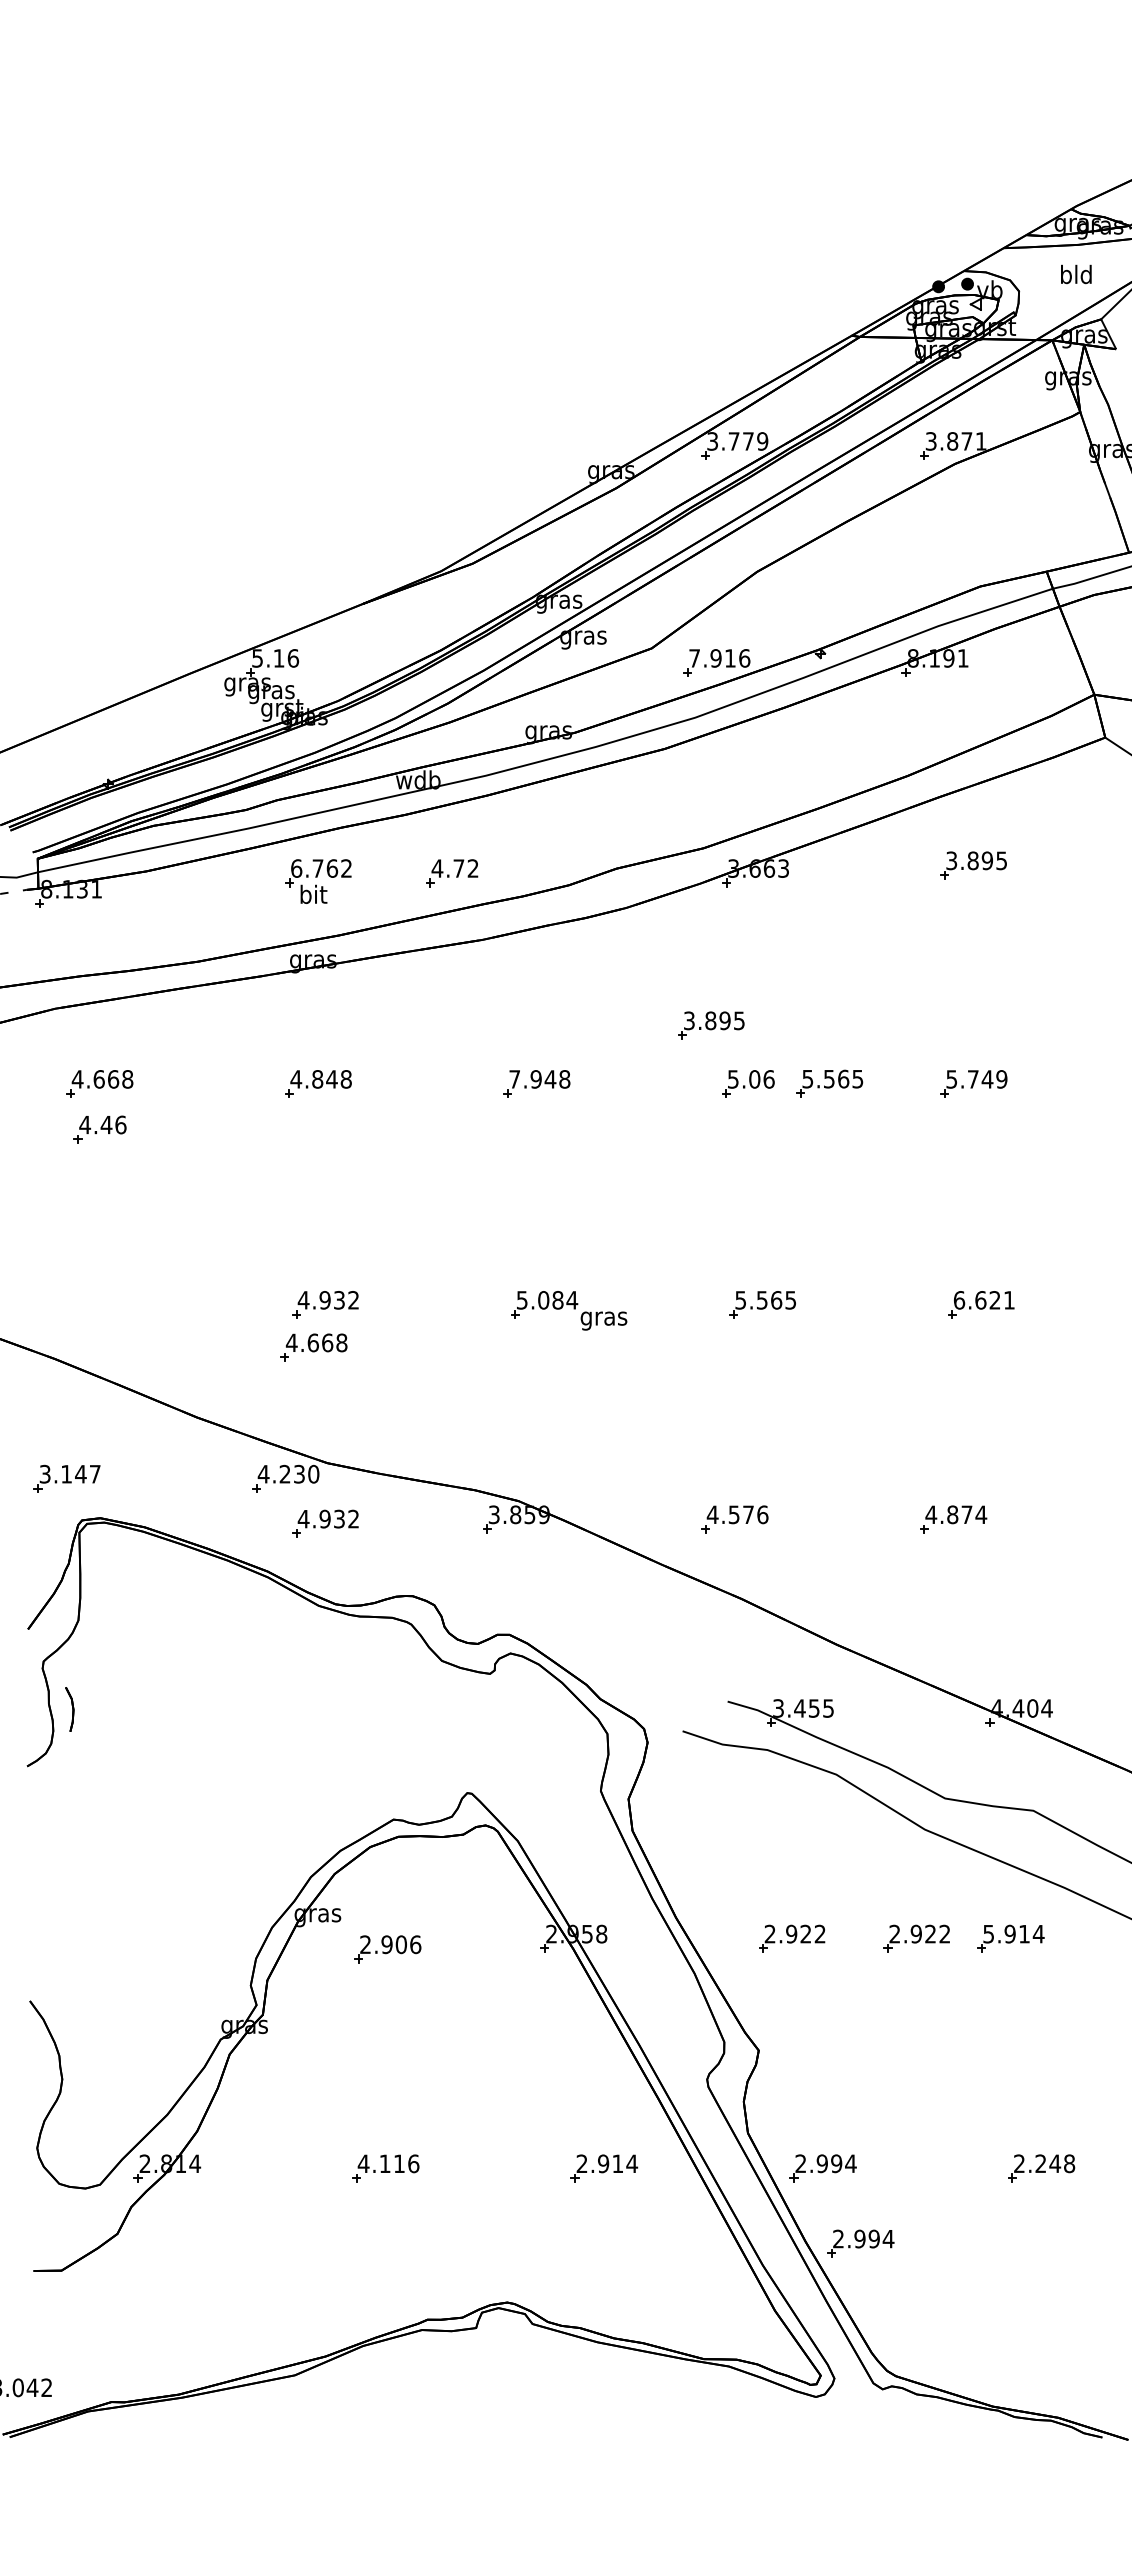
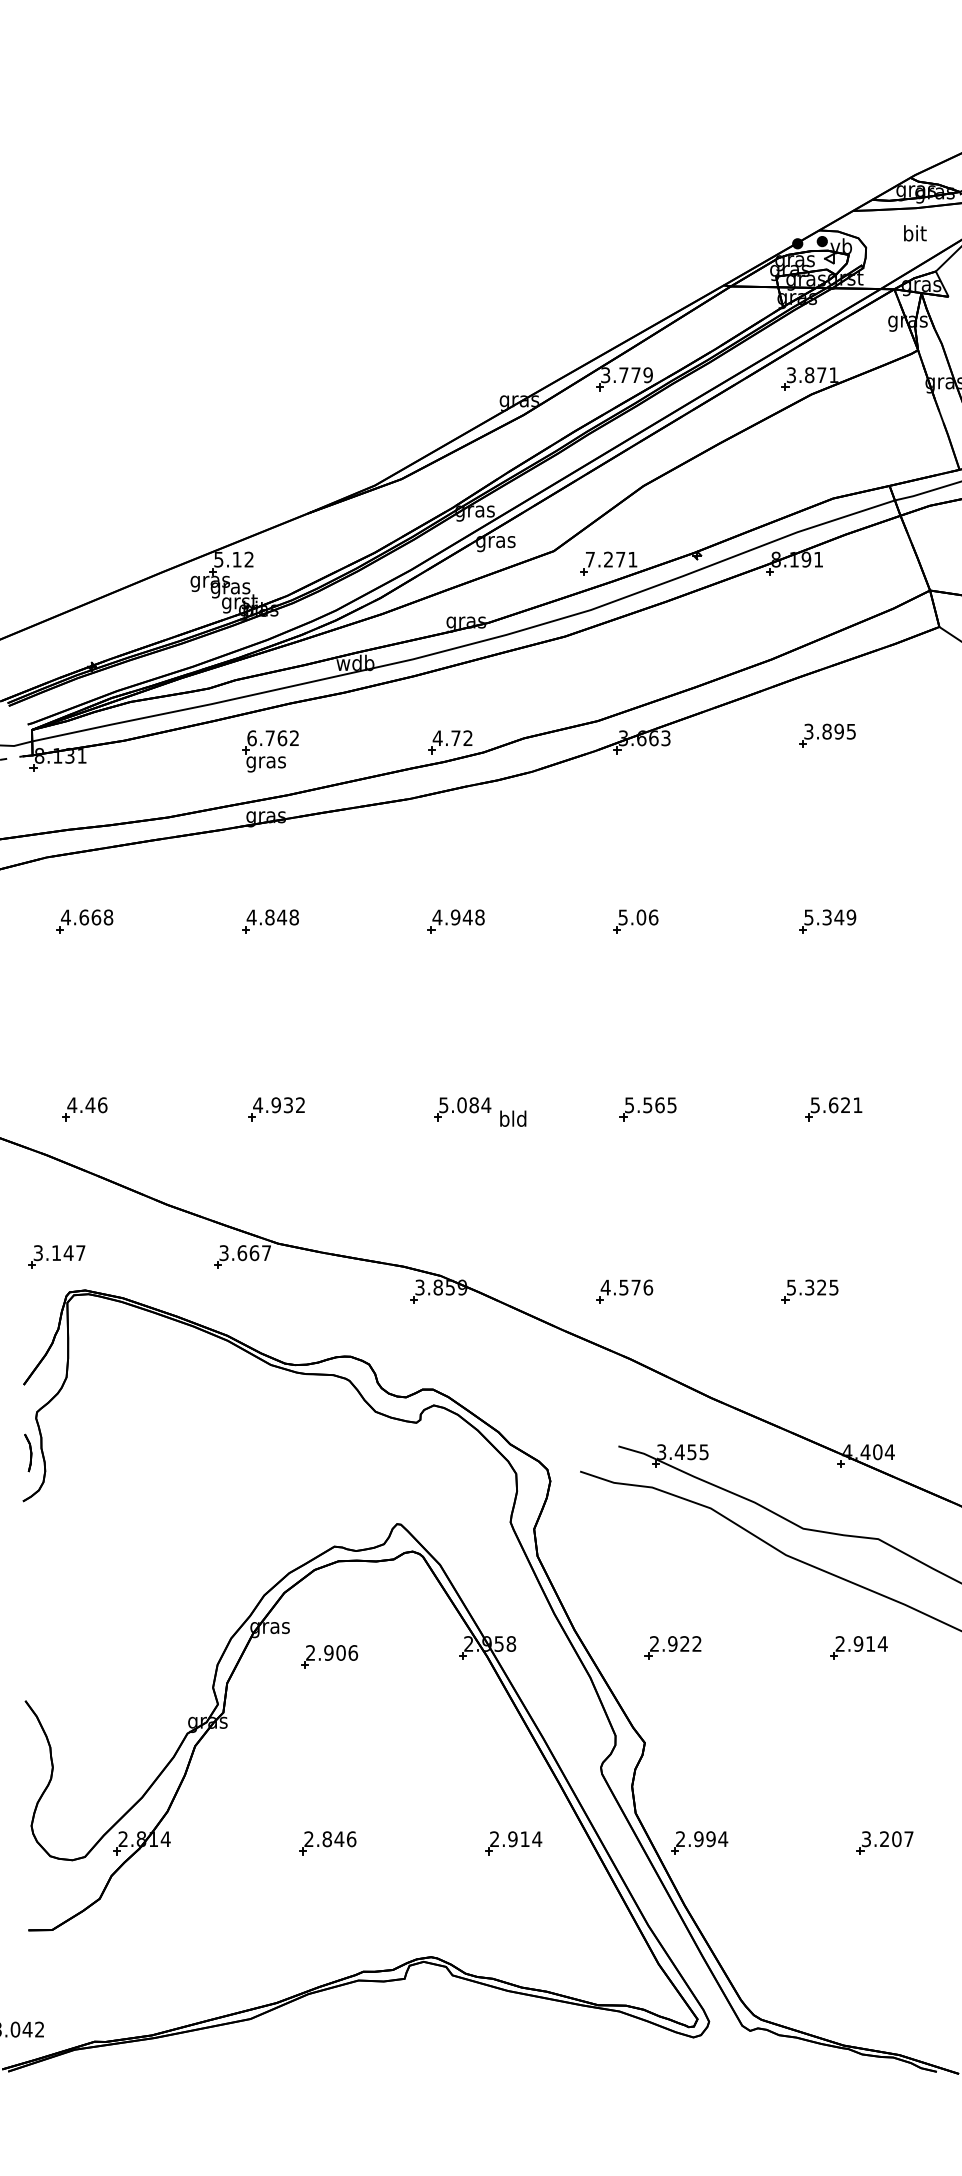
text: (1076, 274) -> (914, 233), bld -> bit
text: (293, 658) -> (249, 559), 5.16 -> 5.12
text: (730, 658) -> (620, 559), 7.916 -> 7.271
part: (452, 873) -> (450, 742), moved
text: (312, 897) -> (265, 762), bit -> gras
part: (711, 1025) -> (604, 871), removed
text: (514, 1079) -> (437, 917), 7.948 -> 4.948
text: (972, 1079) -> (826, 917), 5.749 -> 5.349
part: (828, 1084) -> (704, 921), removed
part: (99, 1129) -> (84, 1109), moved
text: (959, 1300) -> (815, 1105), 6.621 -> 5.621
text: (604, 1318) -> (513, 1120), gras -> bld
part: (313, 1347) -> (266, 1145), removed
text: (288, 1474) -> (245, 1253), 4.230 -> 3.667
text: (956, 1514) -> (812, 1287), 4.874 -> 5.325
part: (325, 1524) -> (276, 1295), removed
part: (70, 1708) -> (28, 1452), moved
text: (987, 1933) -> (839, 1643), 5.914 -> 2.914
part: (916, 1938) -> (778, 1647), removed
text: (381, 2164) -> (324, 1839), 4.116 -> 2.846
text: (1044, 2164) -> (887, 1839), 2.248 -> 3.207
part: (860, 2242) -> (731, 1906), removed

